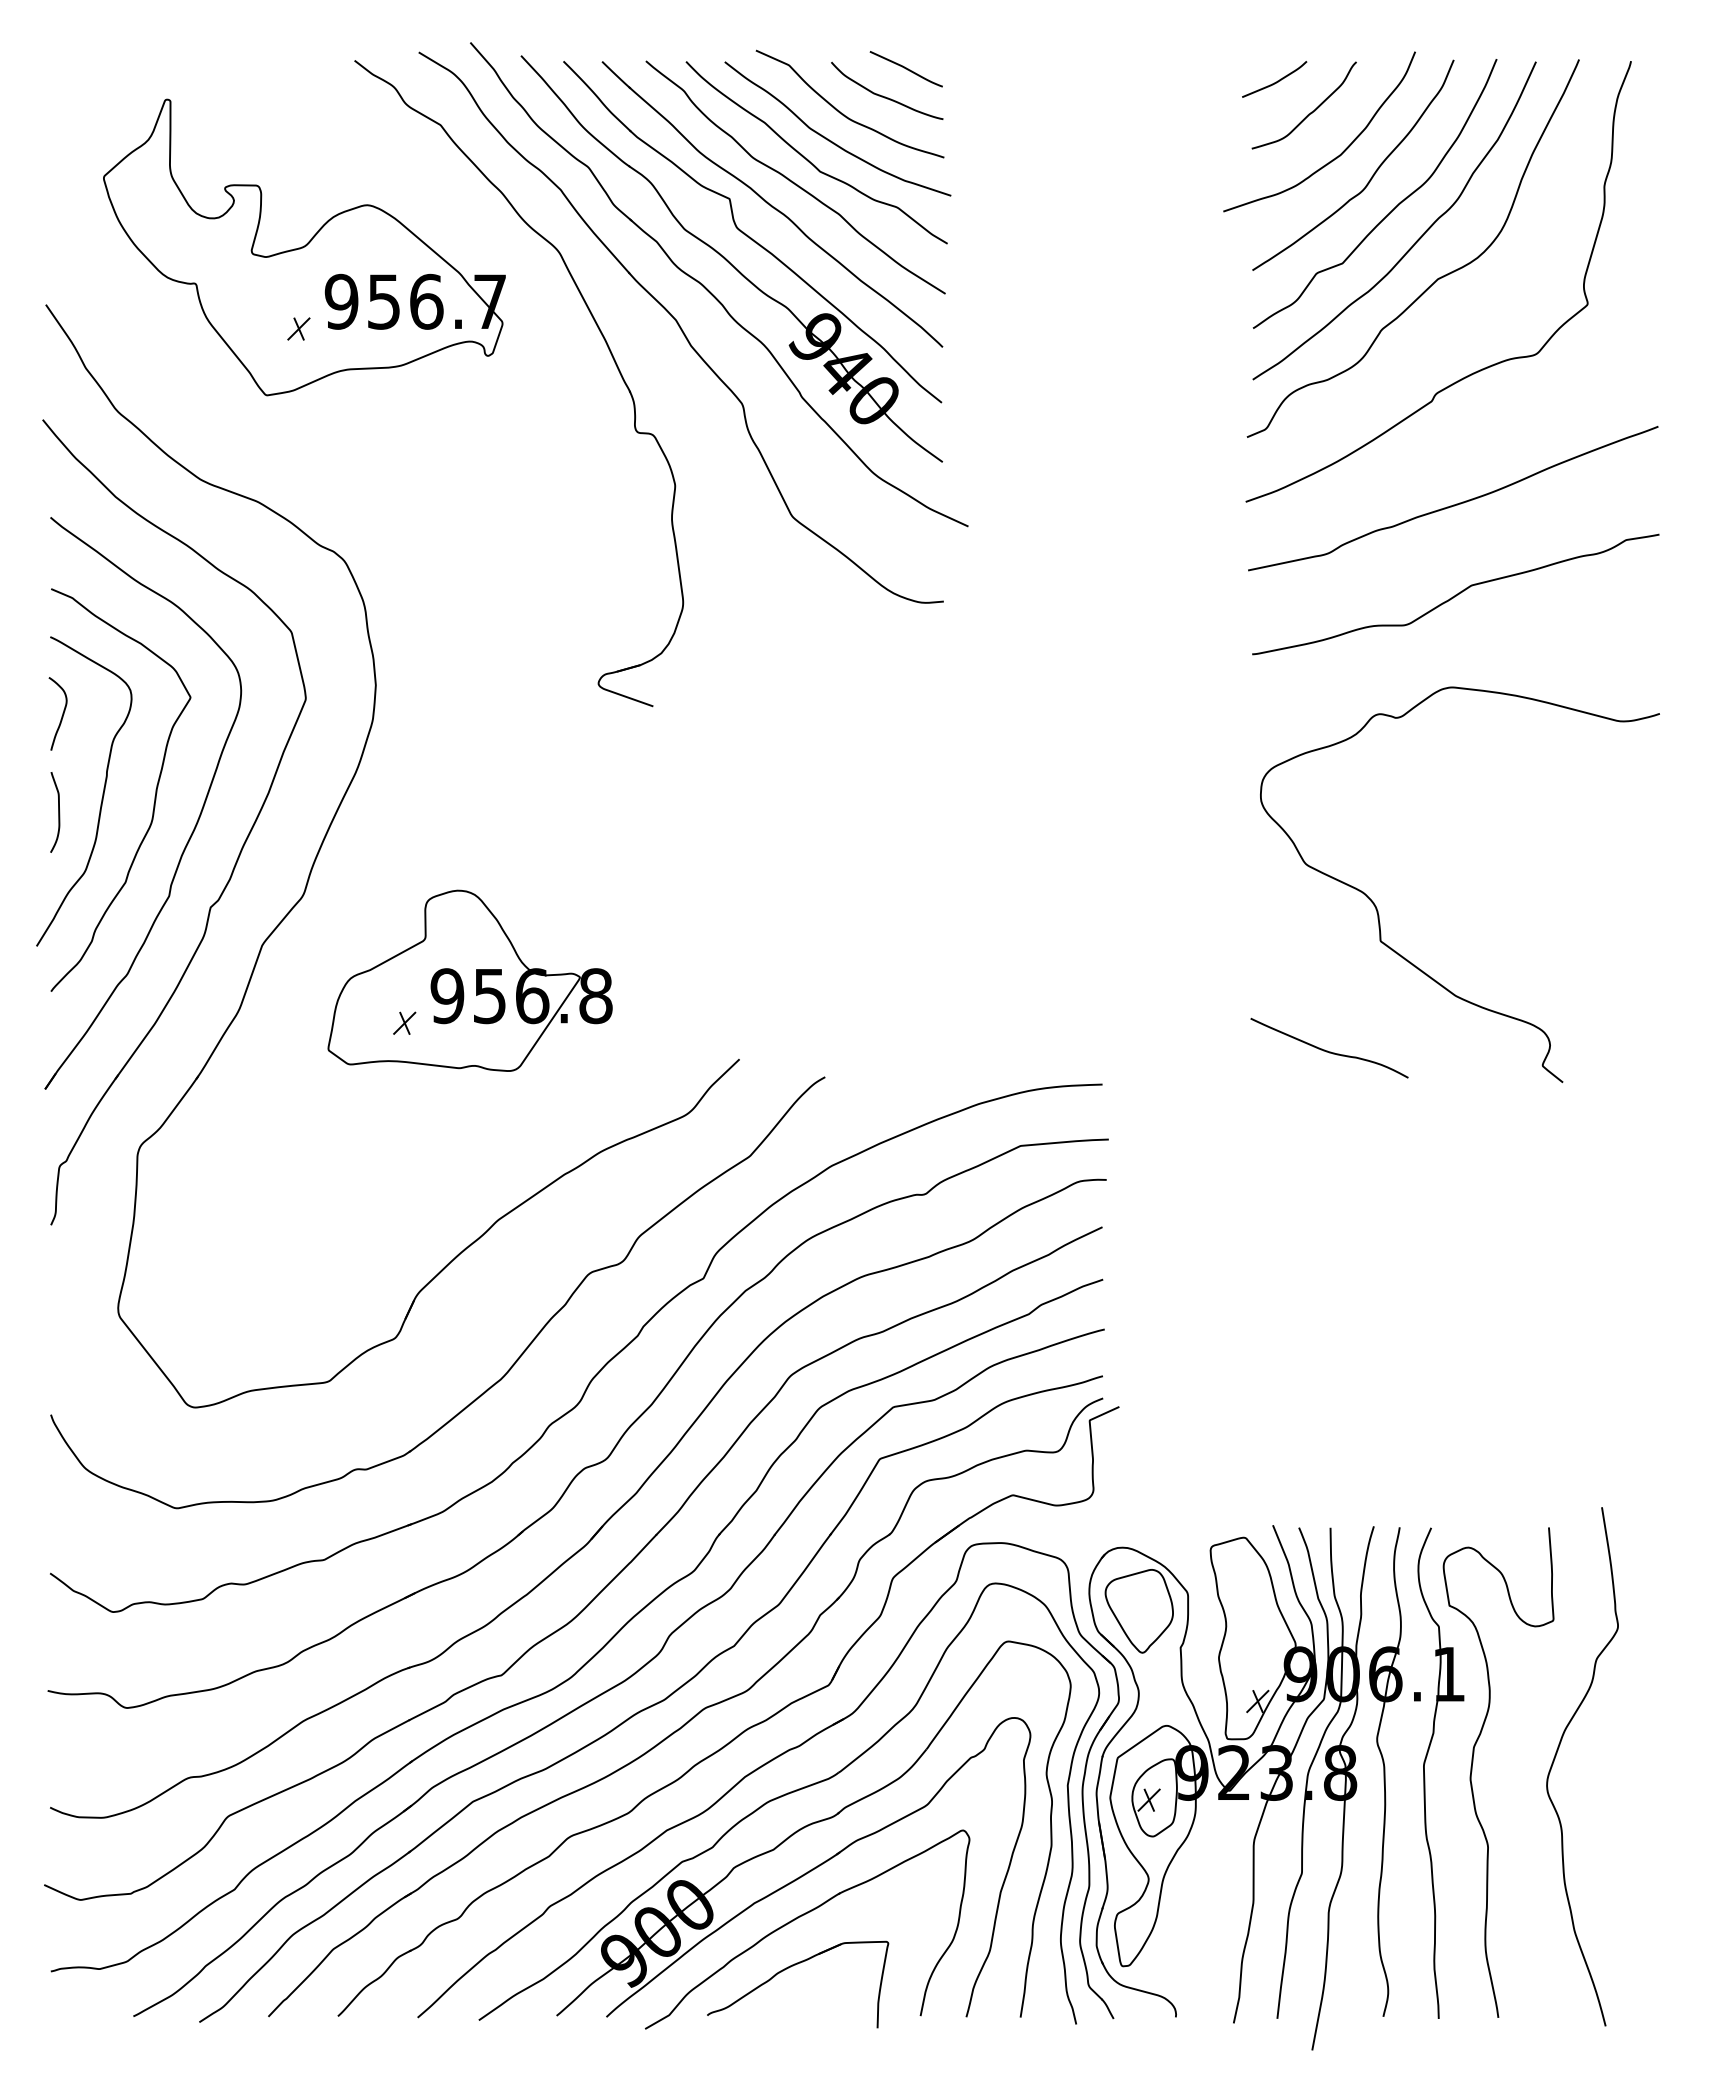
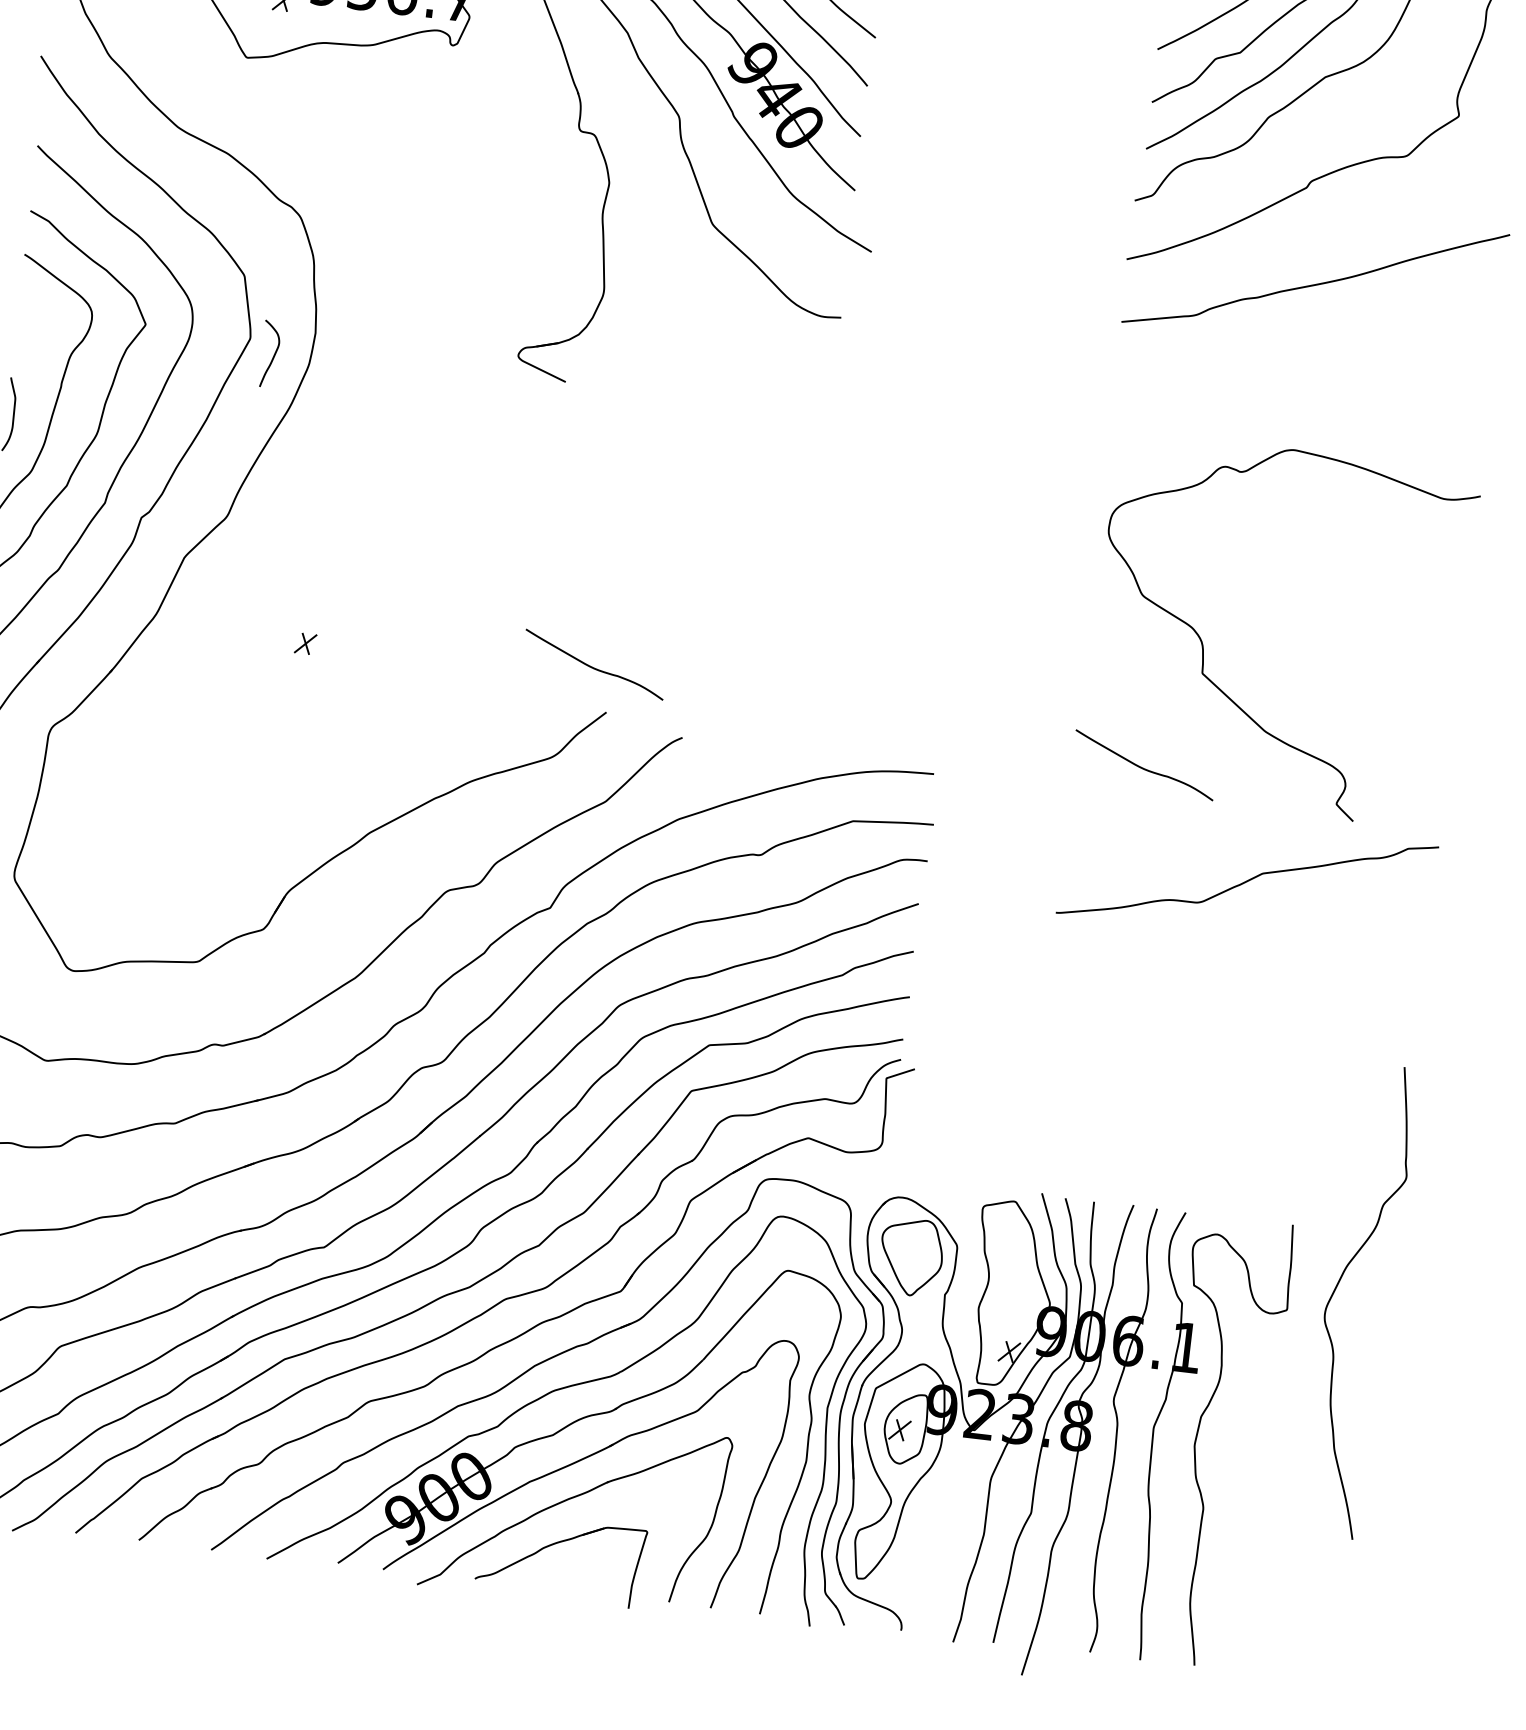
curve: (1455, 594) -> (1247, 880), moved
curve: (62, 713) -> (274, 354), moved
part: (469, 980) -> (369, 611), removed
curve: (718, 1011) -> (592, 666), added
curve: (1556, 1756) -> (1336, 1289), moved

